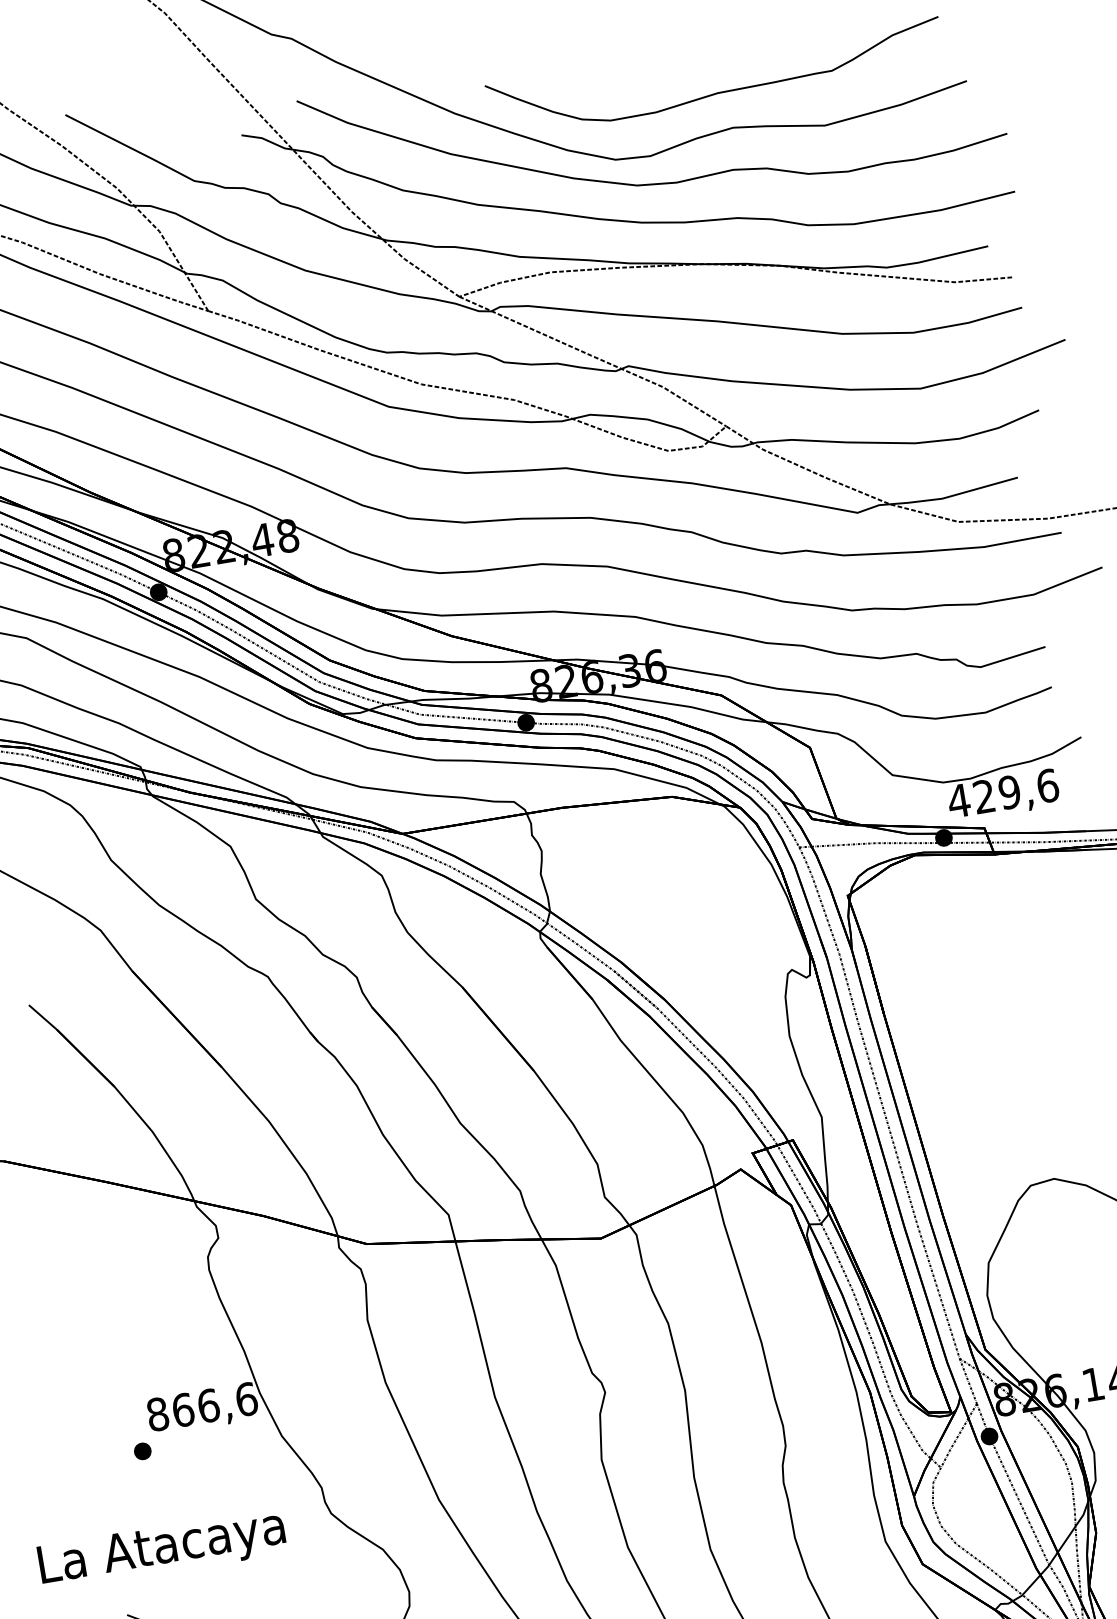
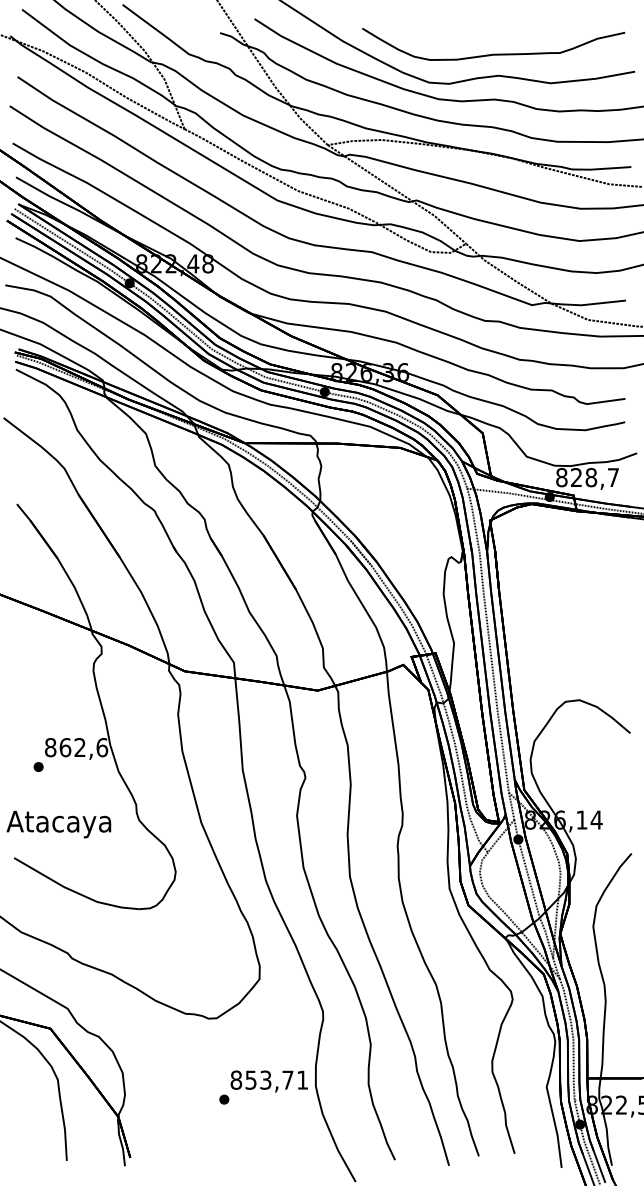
text: (1003, 793) -> (587, 477), 429,6 -> 828,7
text: (209, 1405) -> (80, 747), 866,6 -> 862,6

